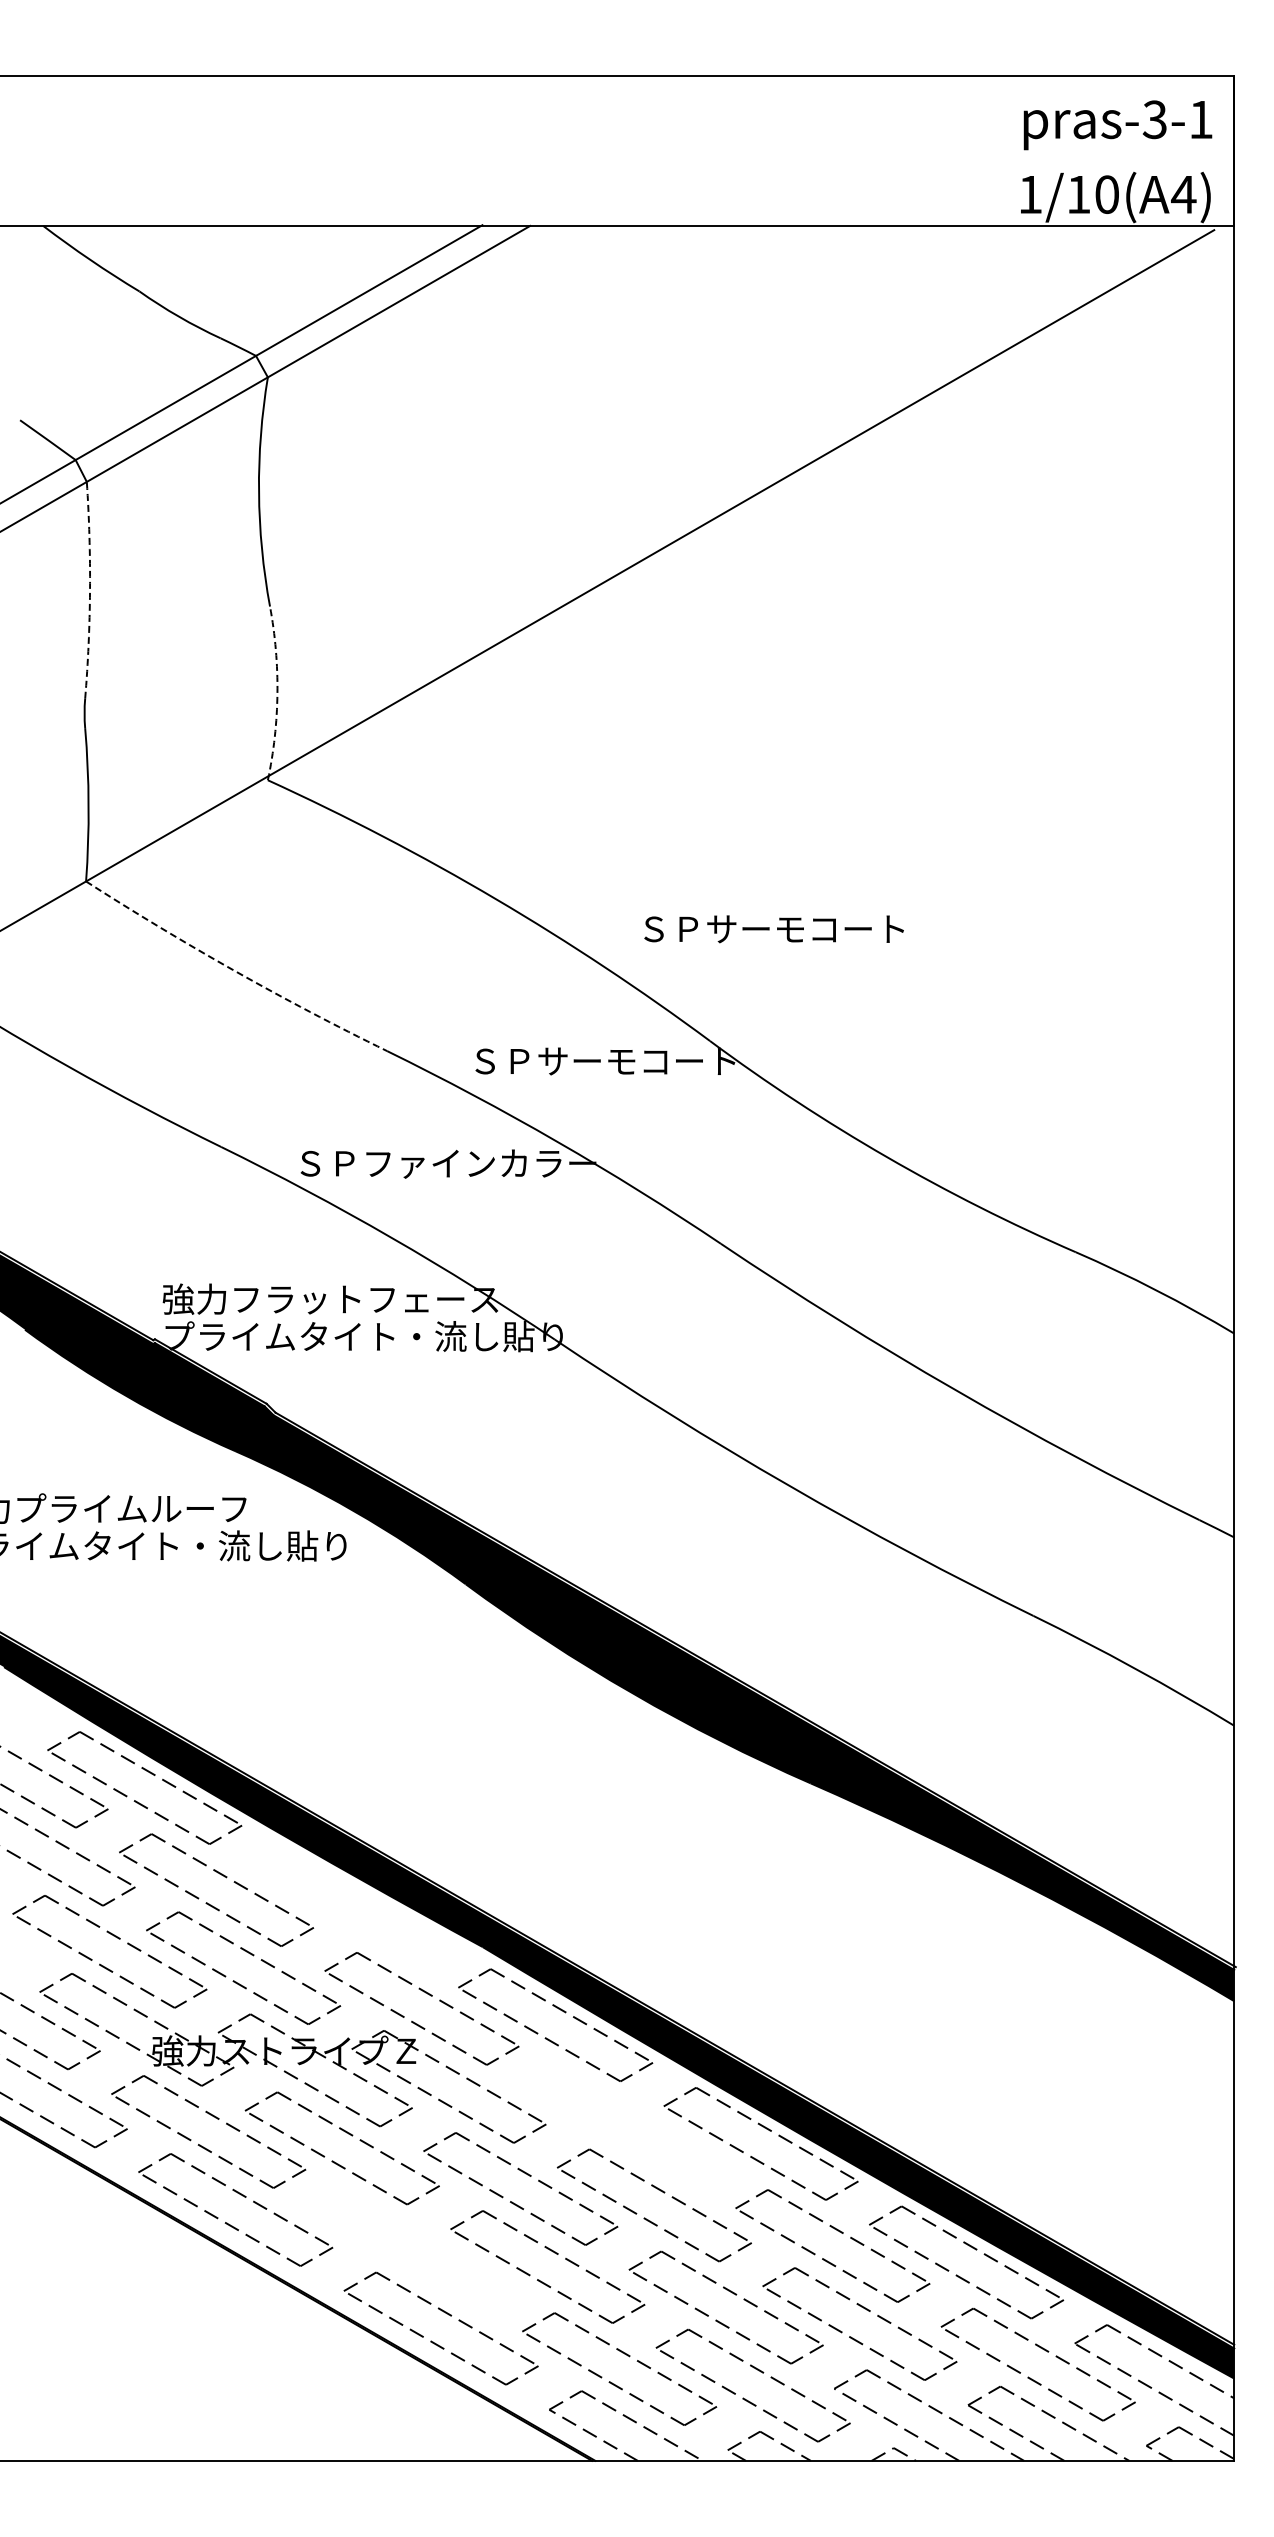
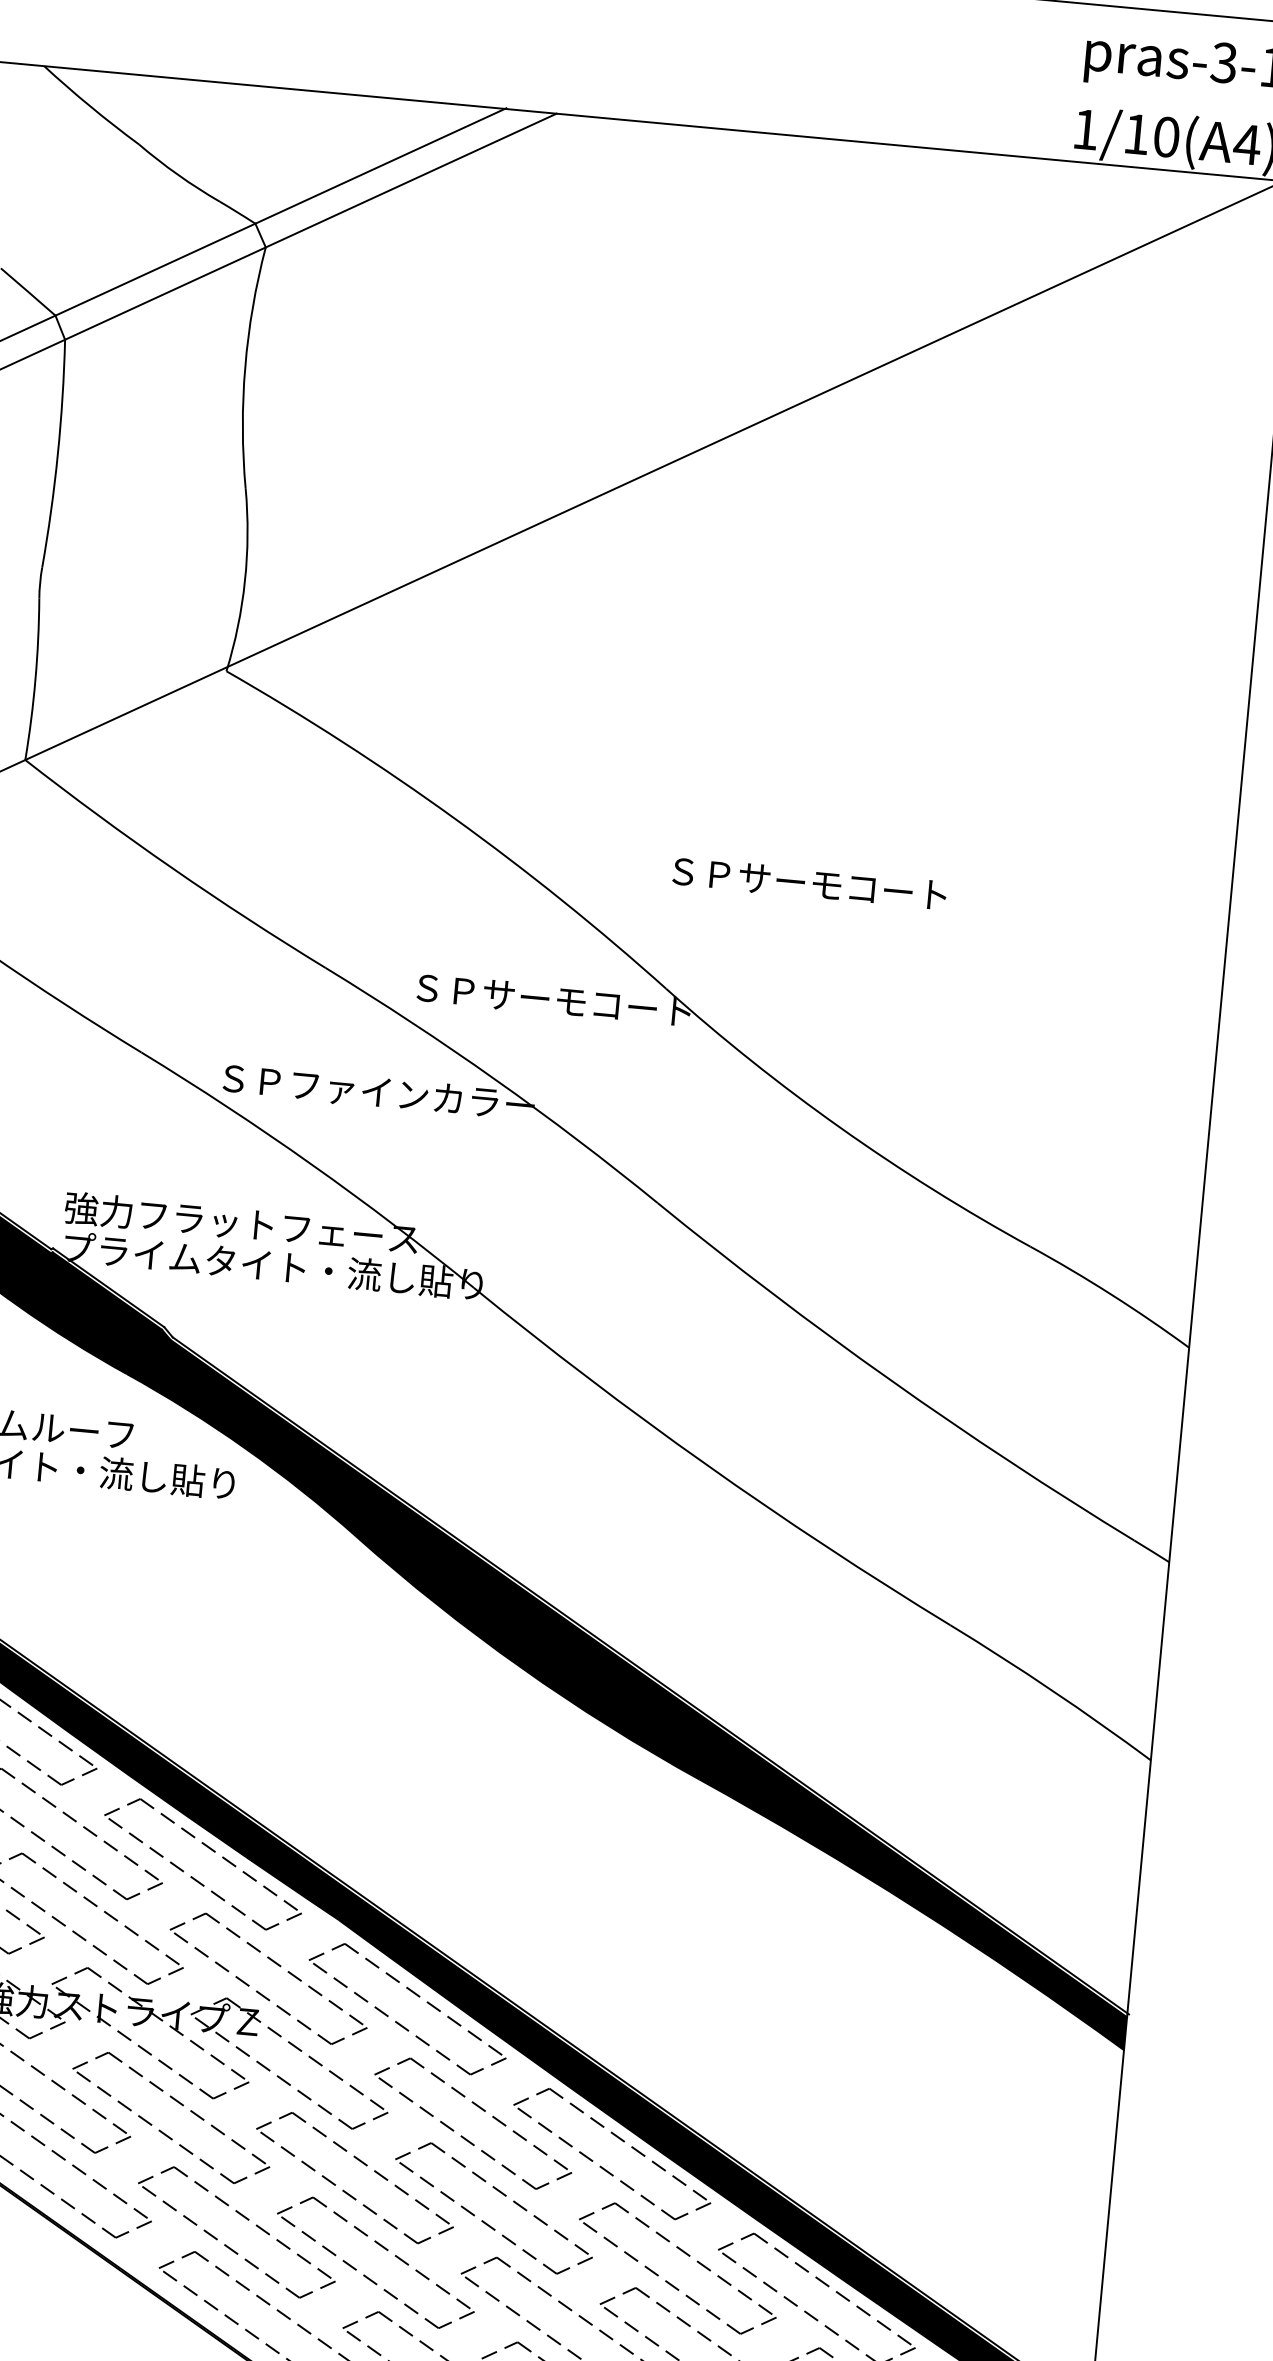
arc: (90, 590) -> (58, 454), dashed -> solid
arc: (277, 693) -> (245, 580), dashed -> solid
text: (773, 929) -> (809, 883), moved
arc: (234, 970) -> (172, 868), dashed -> solid
part: (342, 1919) -> (193, 1877), added
part: (618, 2139) -> (462, 2135), added
part: (406, 2263) -> (227, 2245), added

